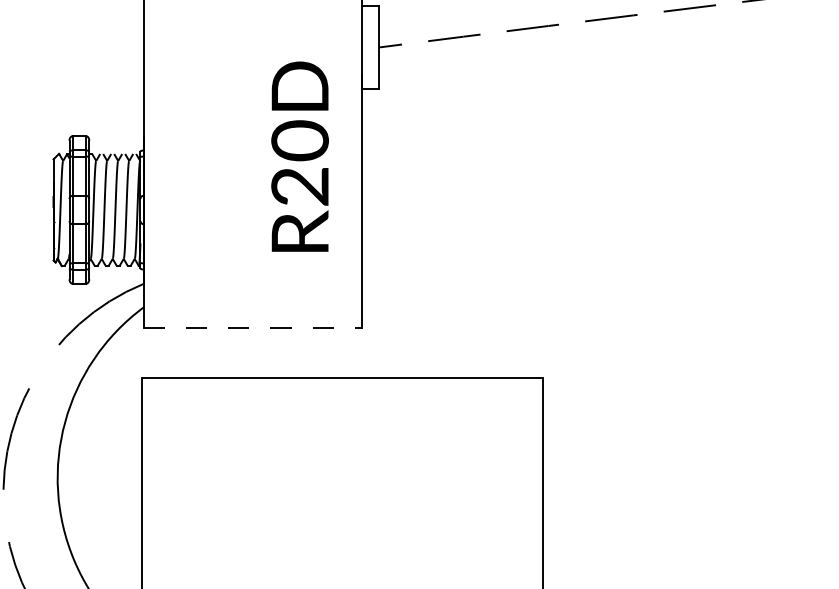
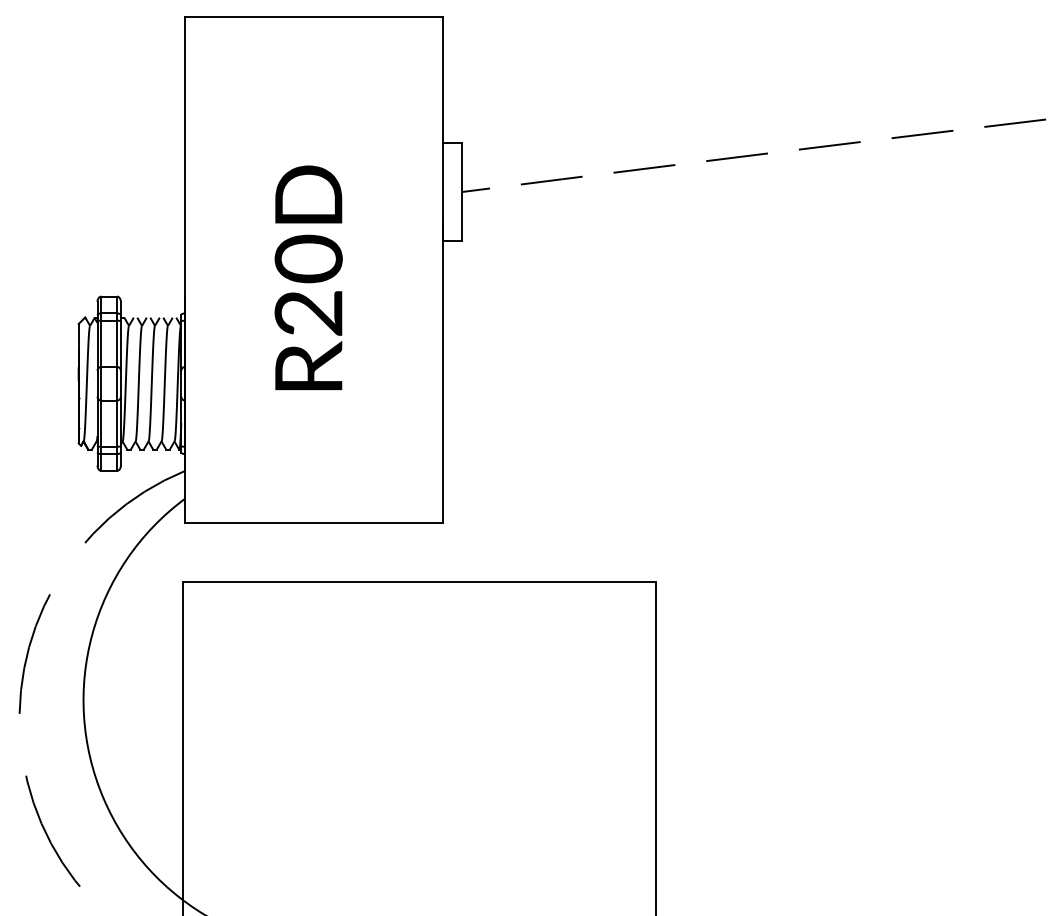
text: (299, 156) -> (308, 277), moved
line: (253, 327) -> (314, 522), dashed -> solid

